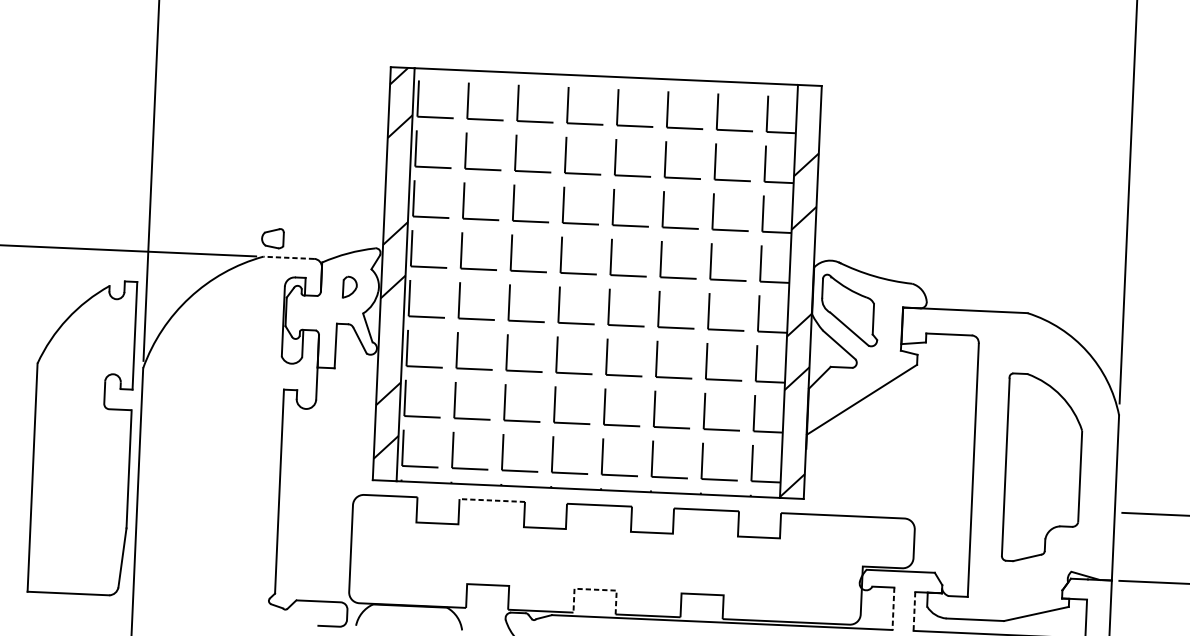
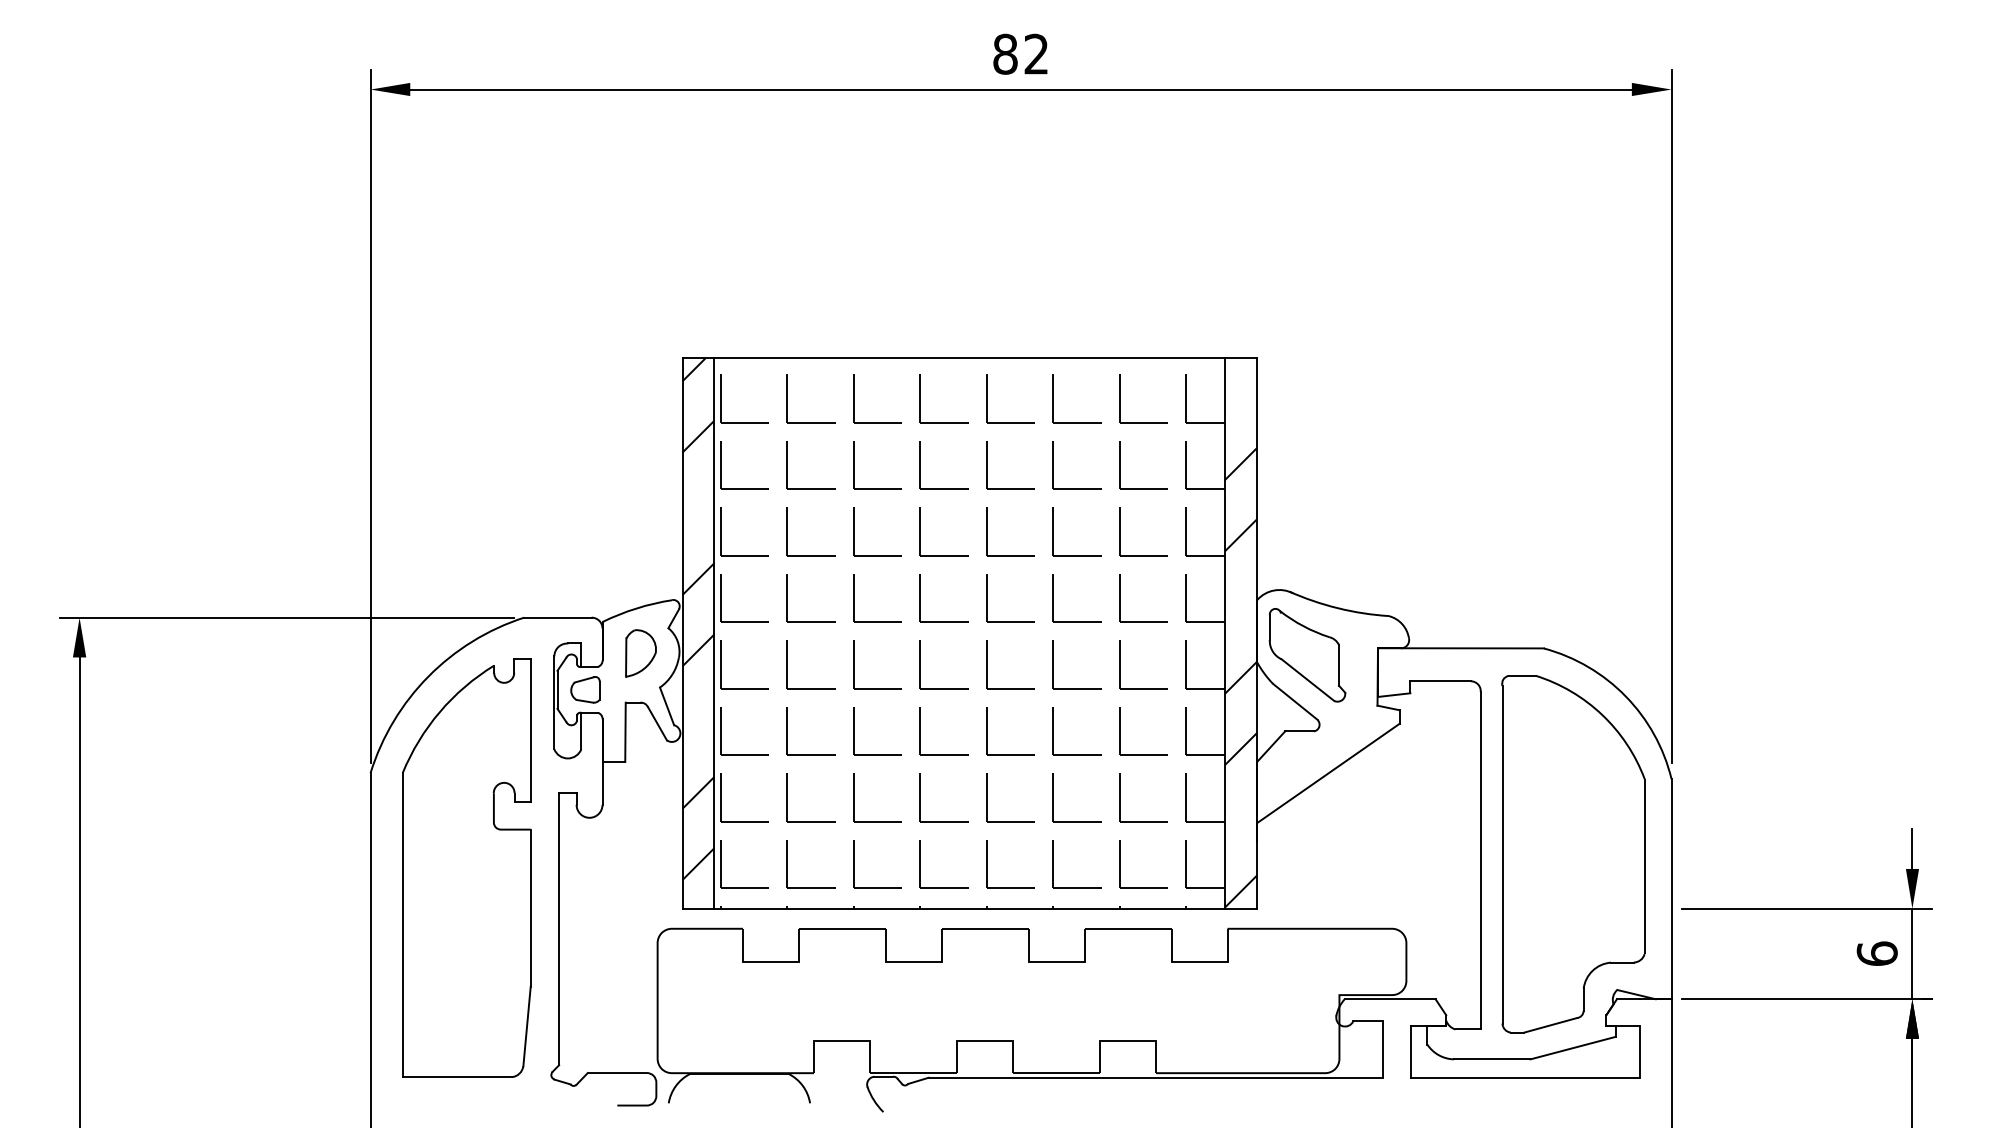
part: (272, 238) -> (585, 689), moved
line: (288, 257) -> (557, 617), dashed -> solid
part: (349, 287) -> (640, 653), size x1.67
part: (82, 436) -> (466, 867), moved
part: (1043, 468) -> (1573, 854), size x1.43
line: (492, 500) -> (842, 928), dashed -> solid
line: (595, 589) -> (984, 1041), dashed -> solid
line: (893, 609) -> (1382, 1050), dashed -> solid
line: (914, 611) -> (1410, 1051), dashed -> solid

